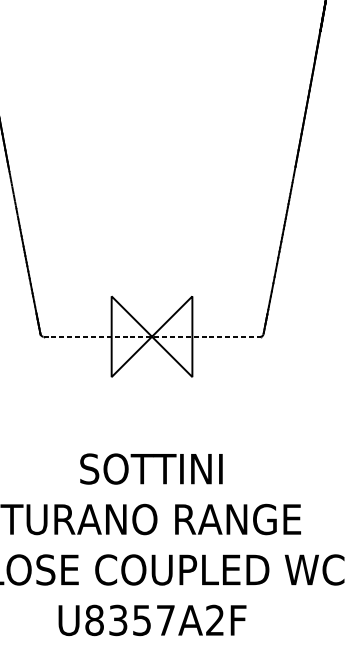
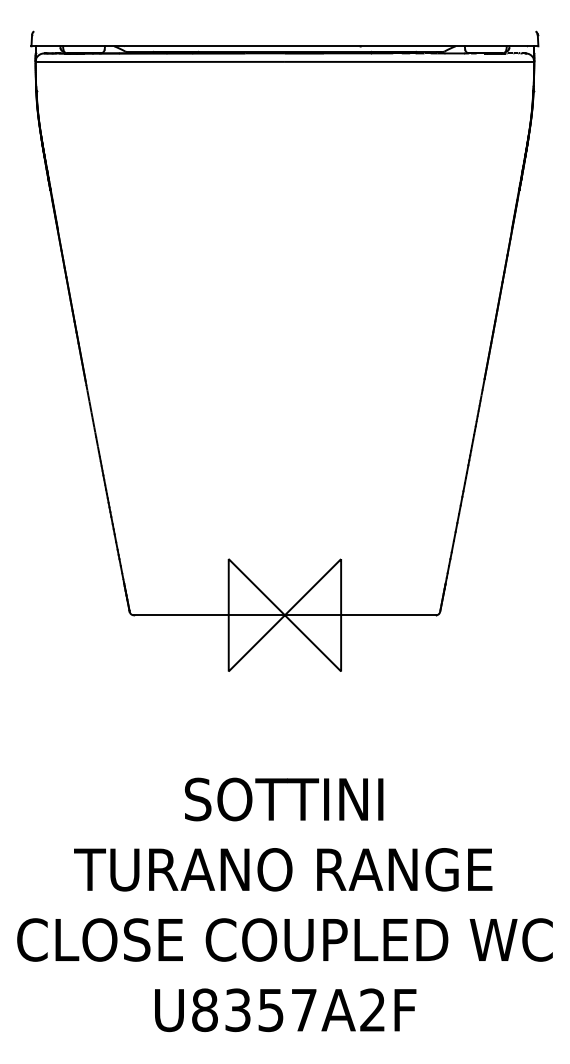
line: (152, 336) -> (285, 615), dashed -> solid

